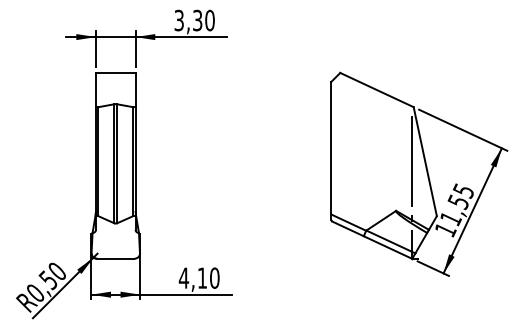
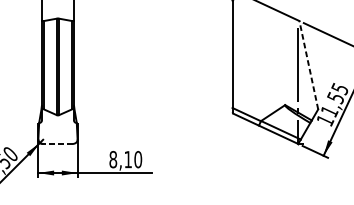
line: (425, 161) -> (309, 65), solid -> dashed
line: (115, 258) -> (57, 143), solid -> dashed
text: (183, 277) -> (112, 159), 4,10 -> 8,10

